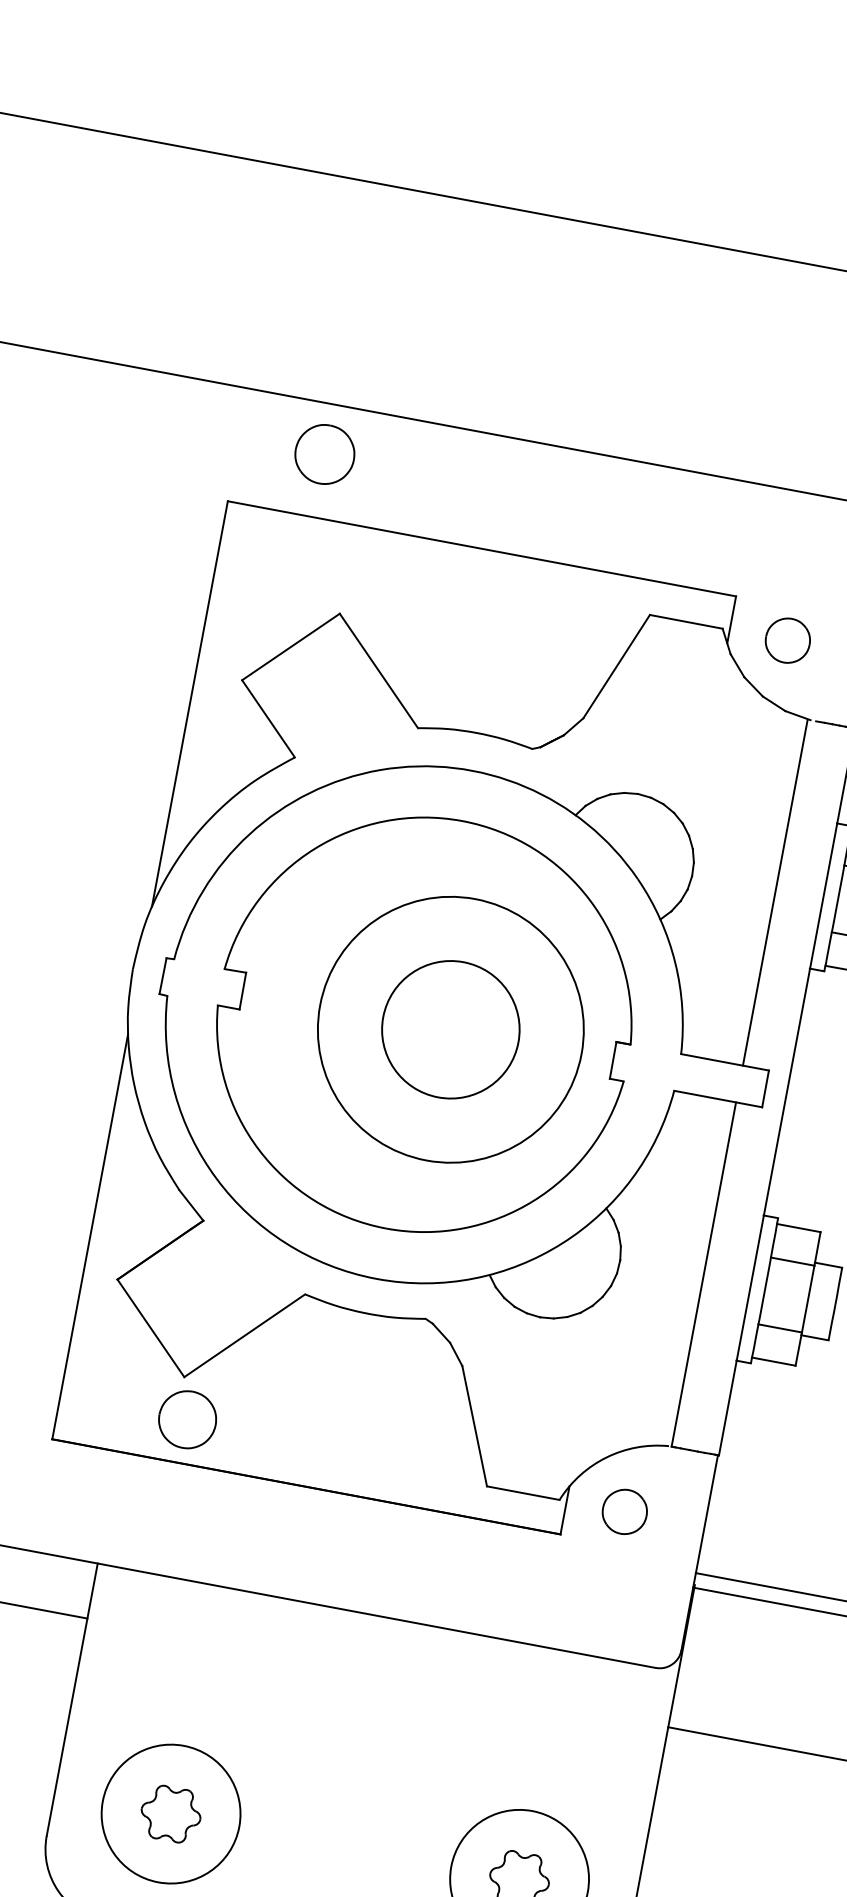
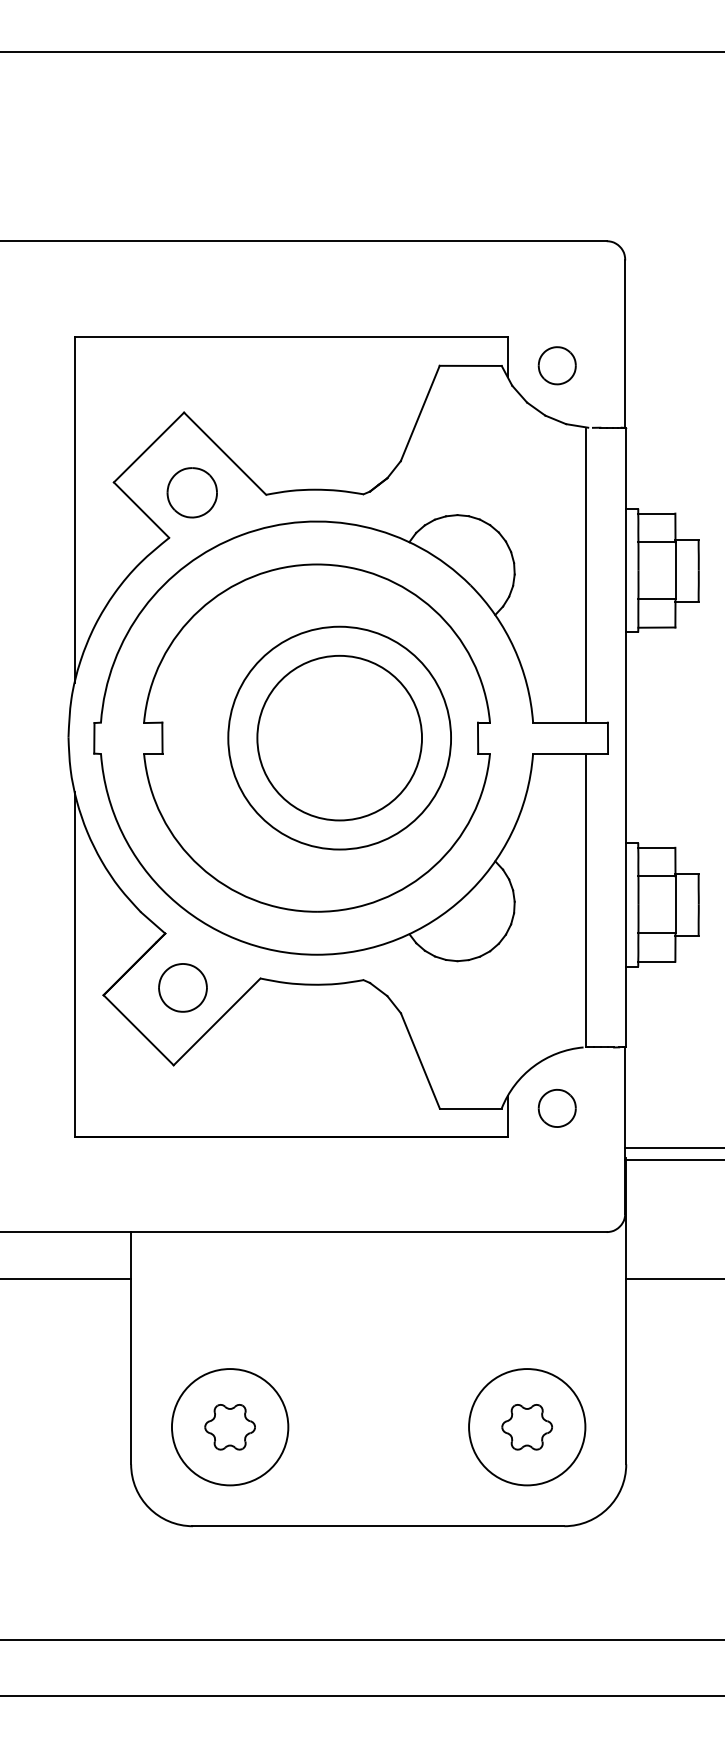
part: (324, 454) -> (191, 492), moved
circle: (450, 1028) -> (339, 737), size x1.43
part: (187, 1419) -> (182, 987), moved

